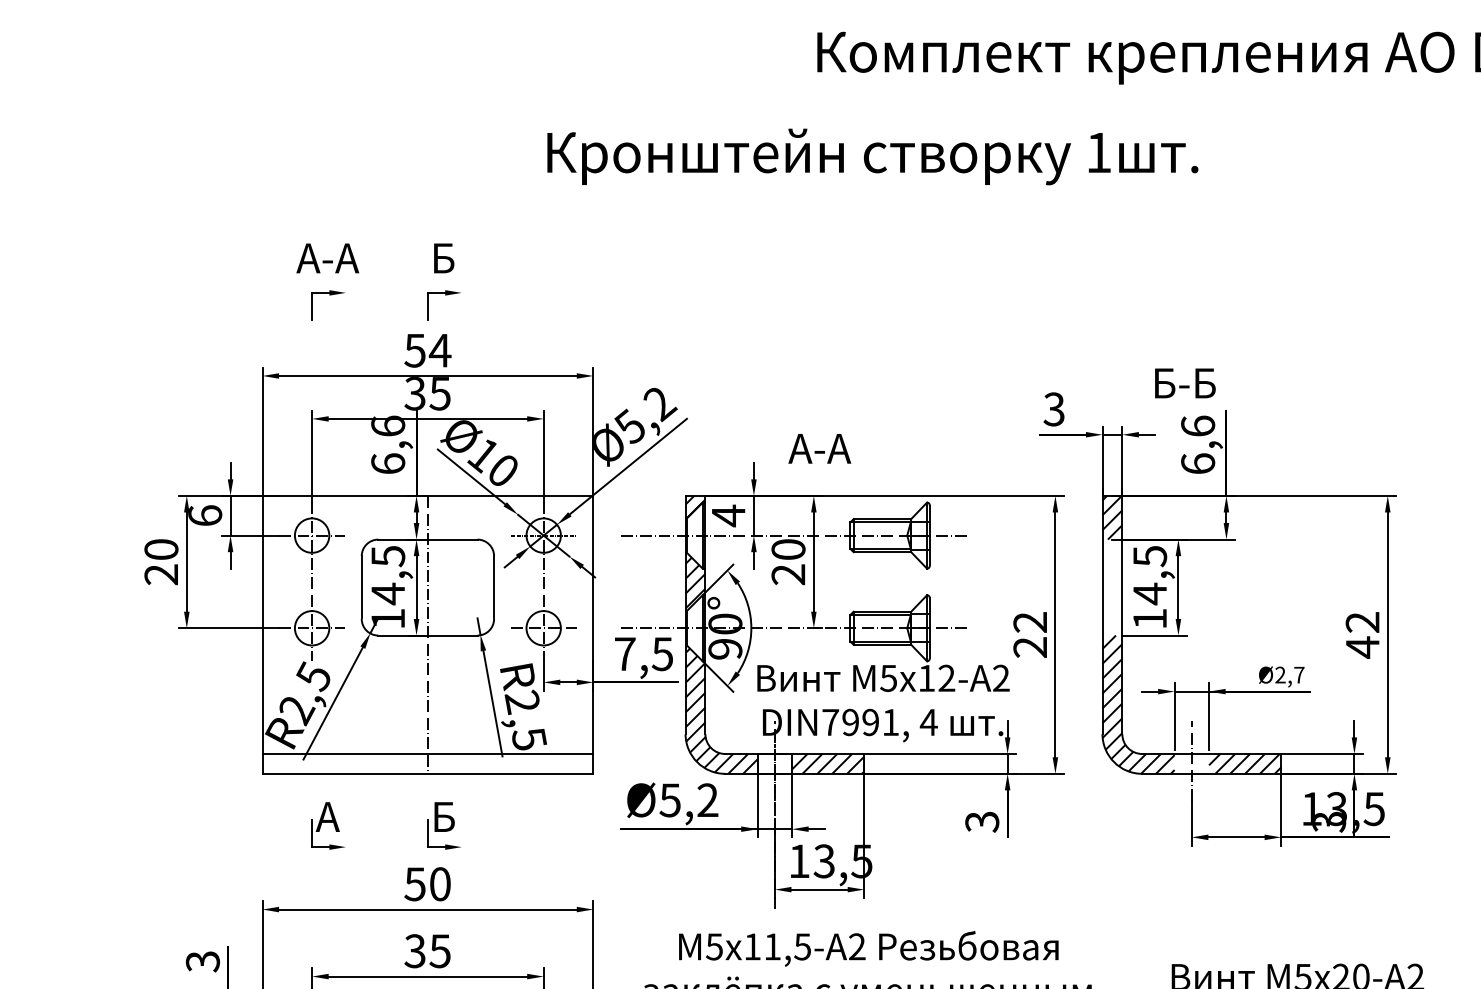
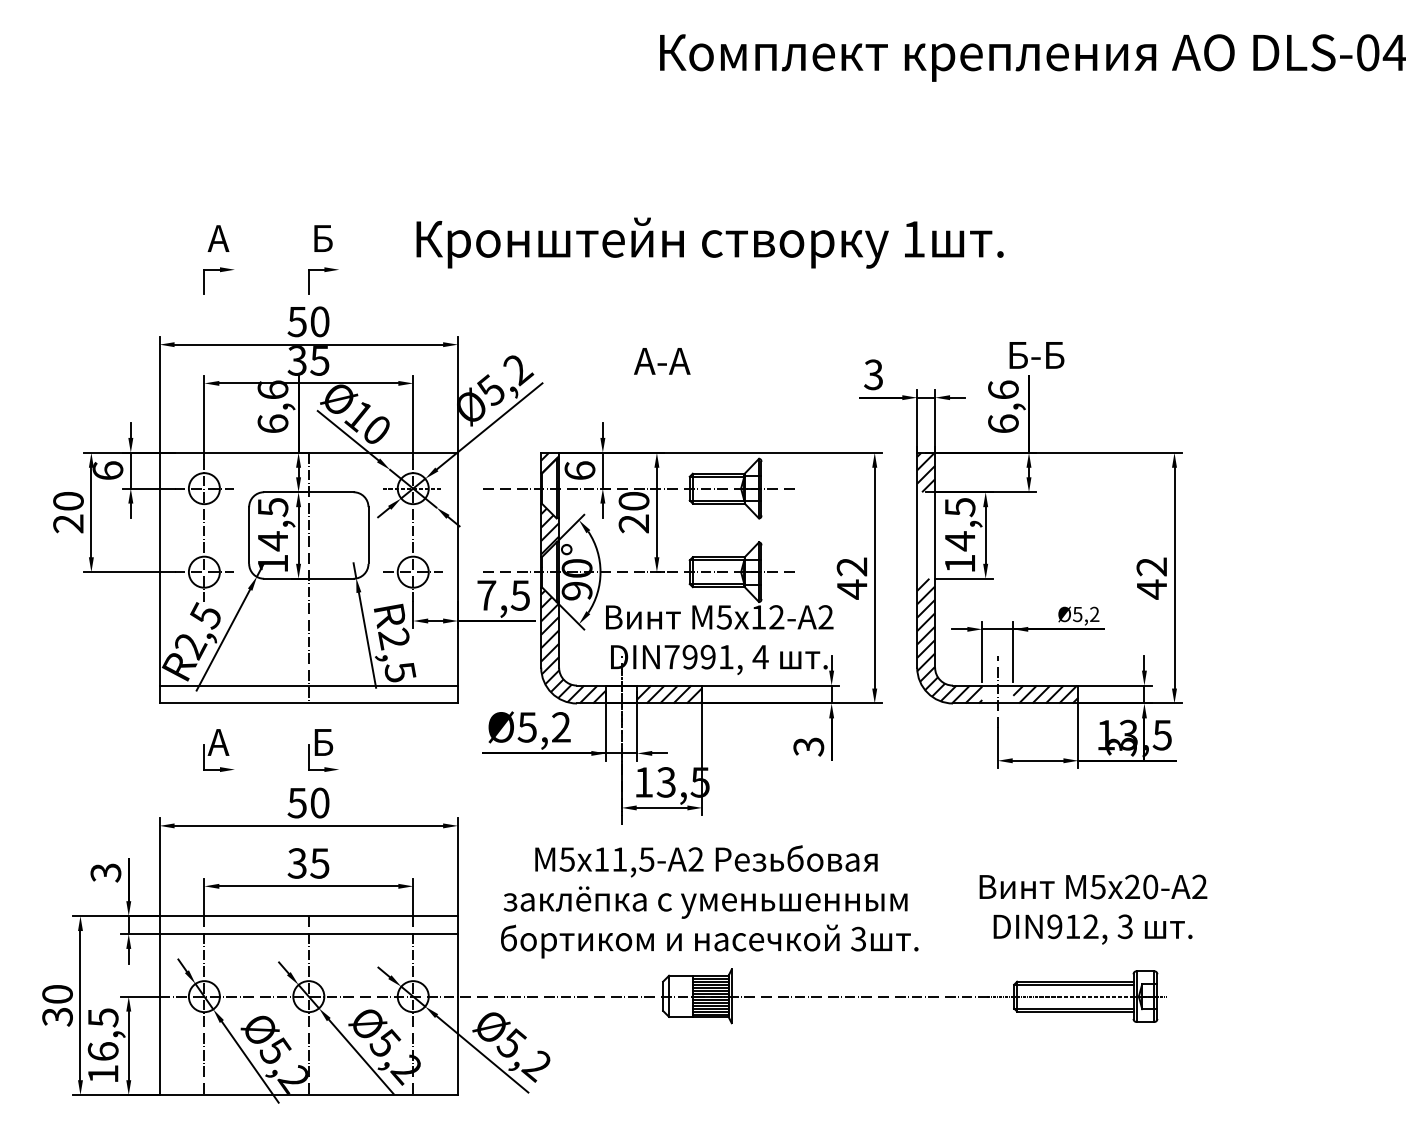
text: (872, 156) -> (709, 242), moved
text: (327, 258) -> (218, 238), A-A -> A
text: (439, 350) -> (319, 321), 54 -> 50
text: (1184, 383) -> (1036, 355), moved
text: (820, 448) -> (662, 361), moved
text: (728, 515) -> (579, 470), 4 -> 6
text: (1029, 647) -> (851, 589), 22 -> 42
text: (1290, 675) -> (1086, 614), Ø2,7 -> Ø5,2

